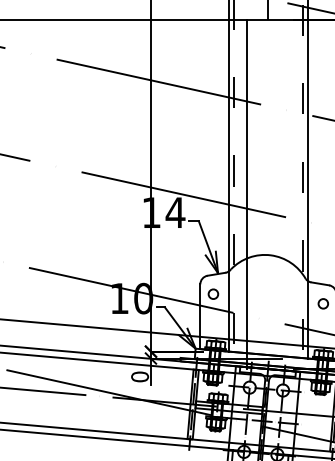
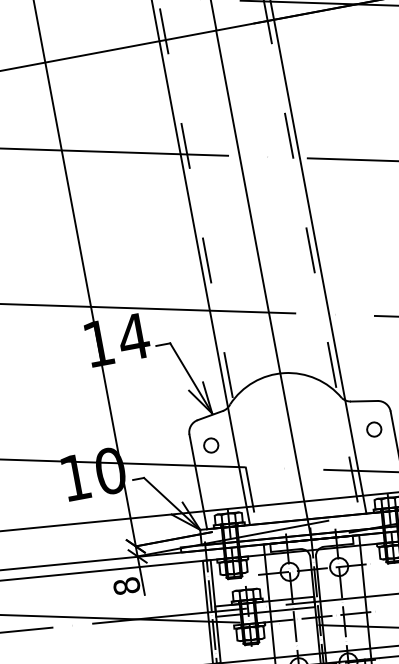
line: (247, 194) -> (264, 284), moved
text: (139, 376) -> (125, 585), 0 -> 8

